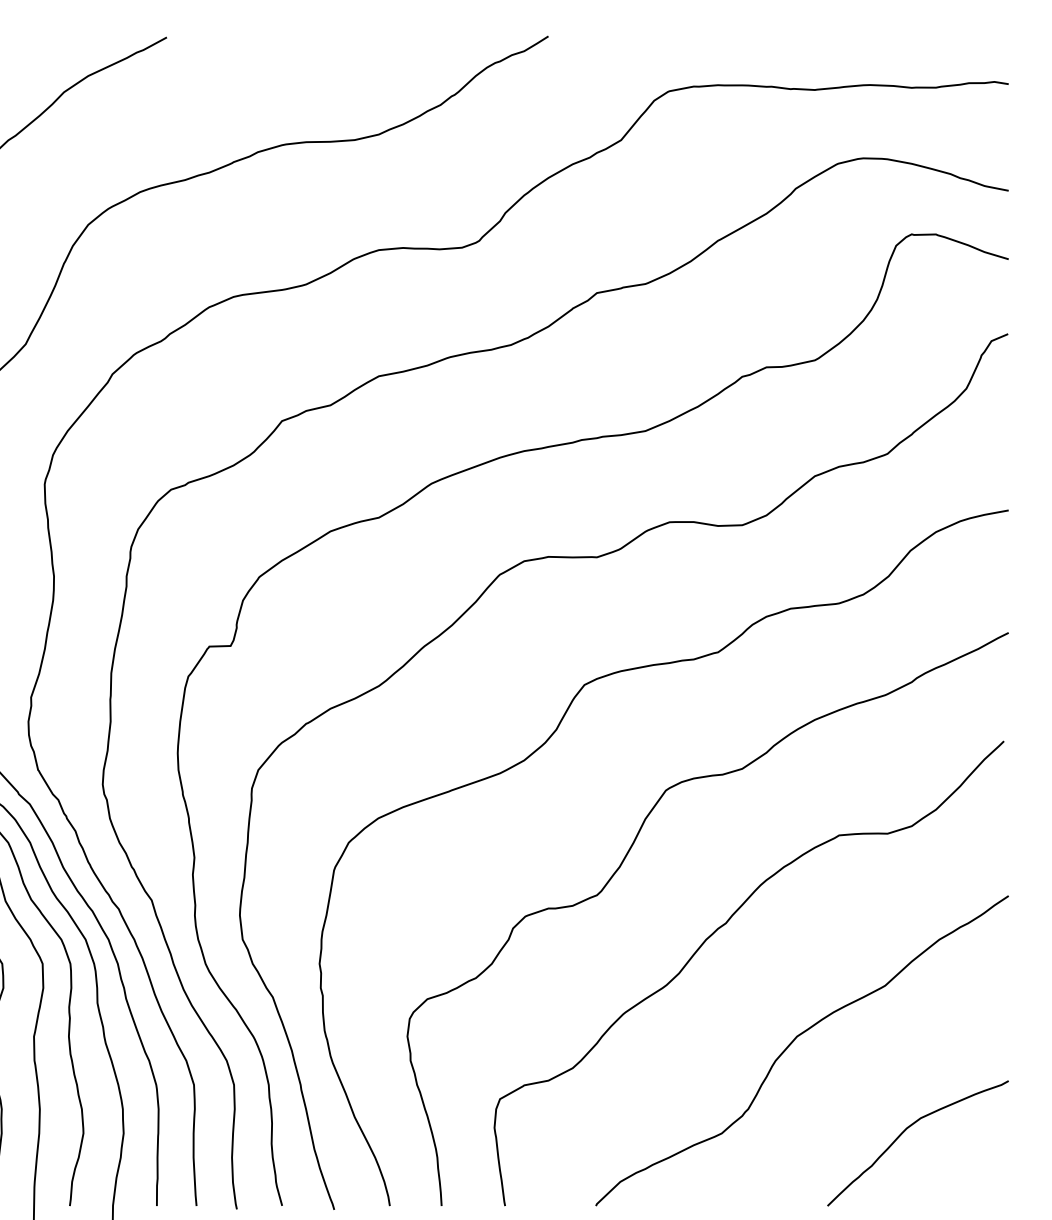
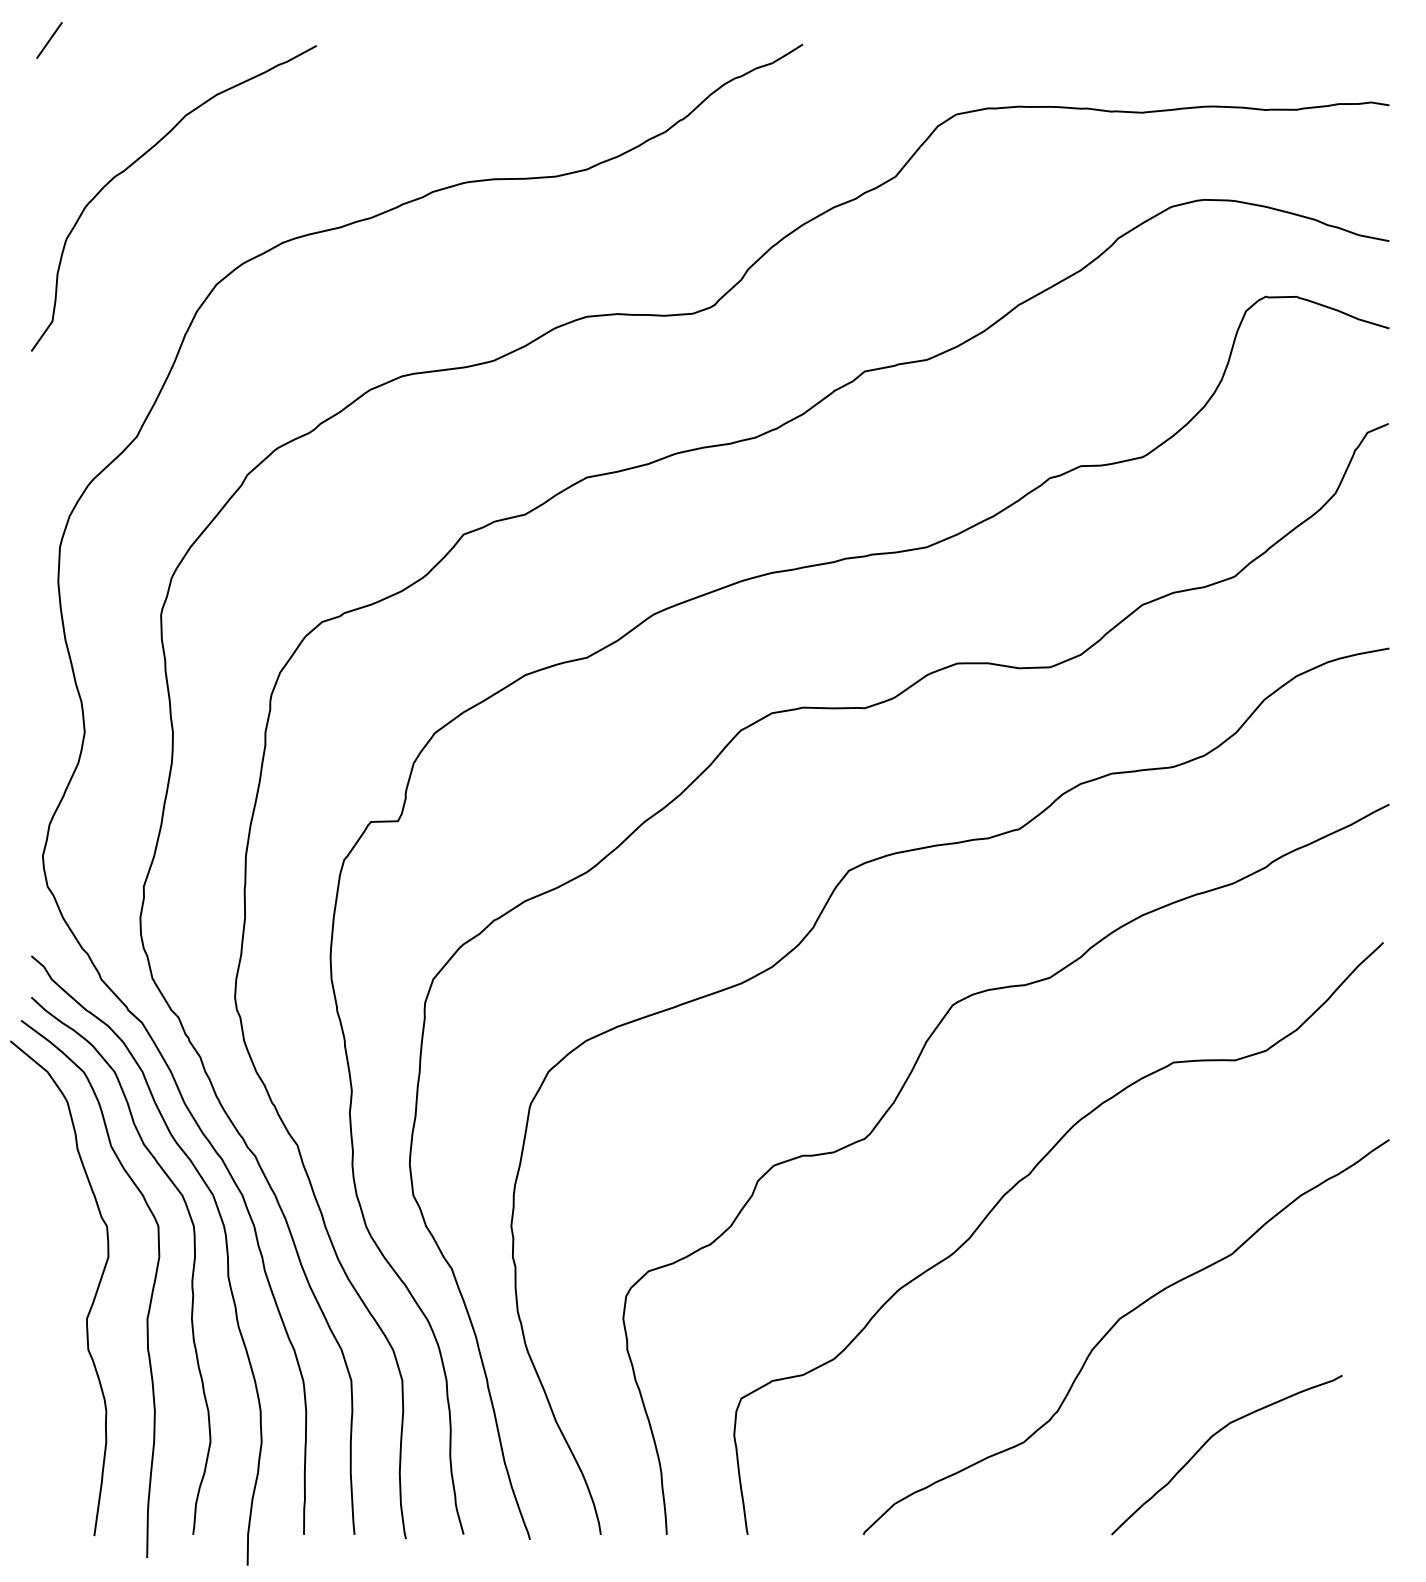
curve: (905, 1130) -> (1211, 1438), moved

